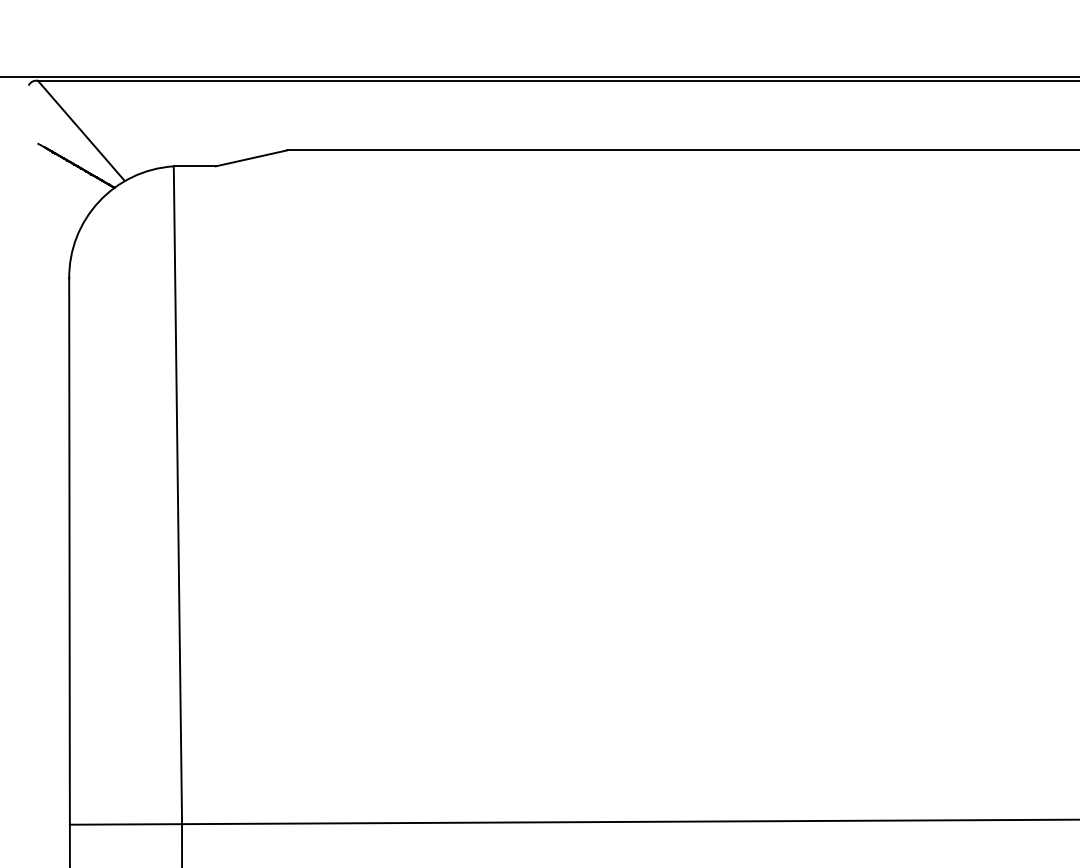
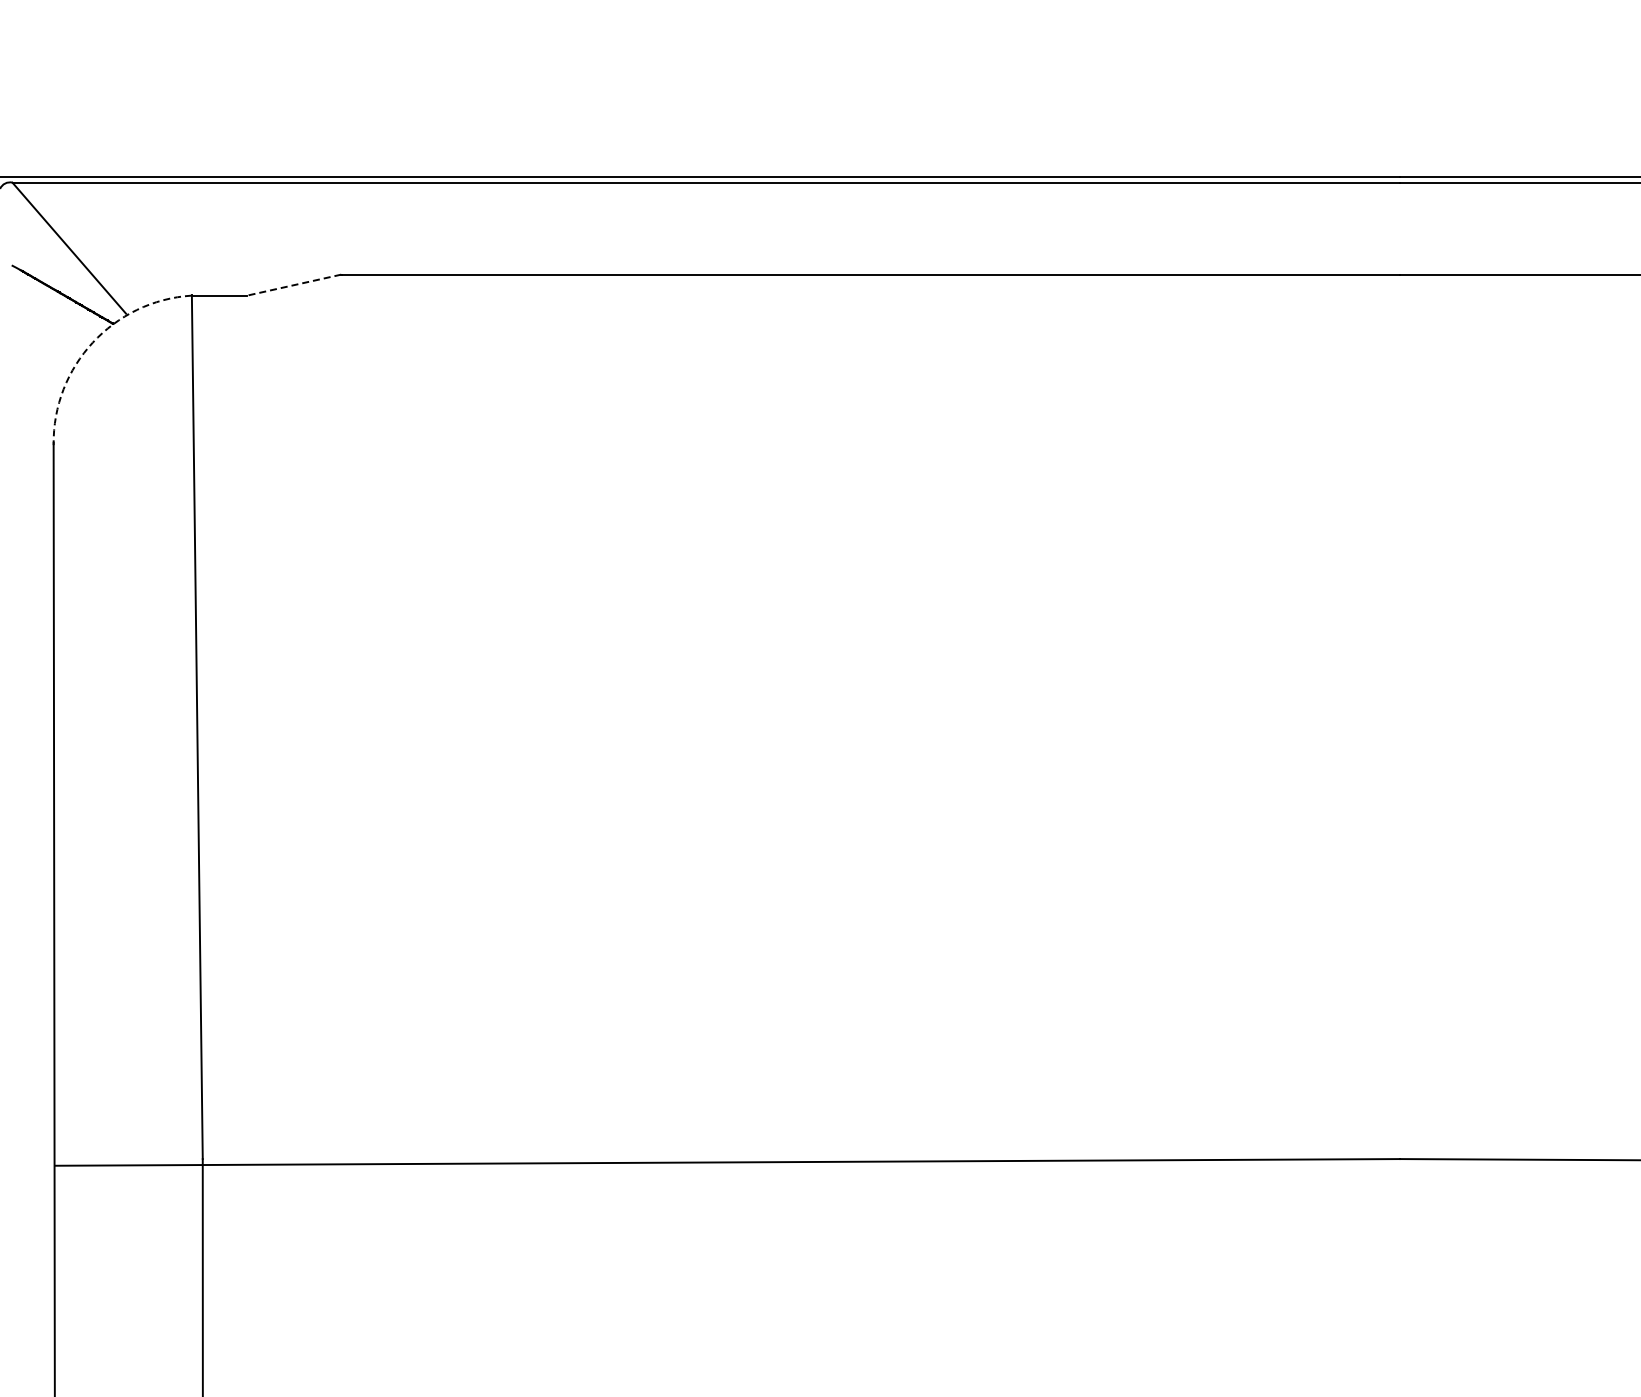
line: (250, 158) -> (293, 285), solid -> dashed
arc: (98, 201) -> (92, 342), solid -> dashed

